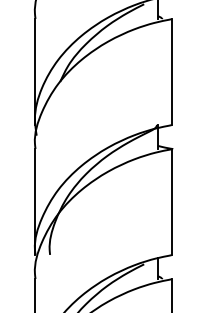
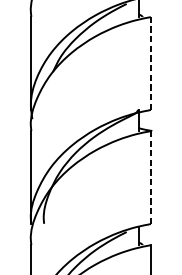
line: (172, 71) -> (151, 62), solid -> dashed
line: (172, 201) -> (151, 176), solid -> dashed

